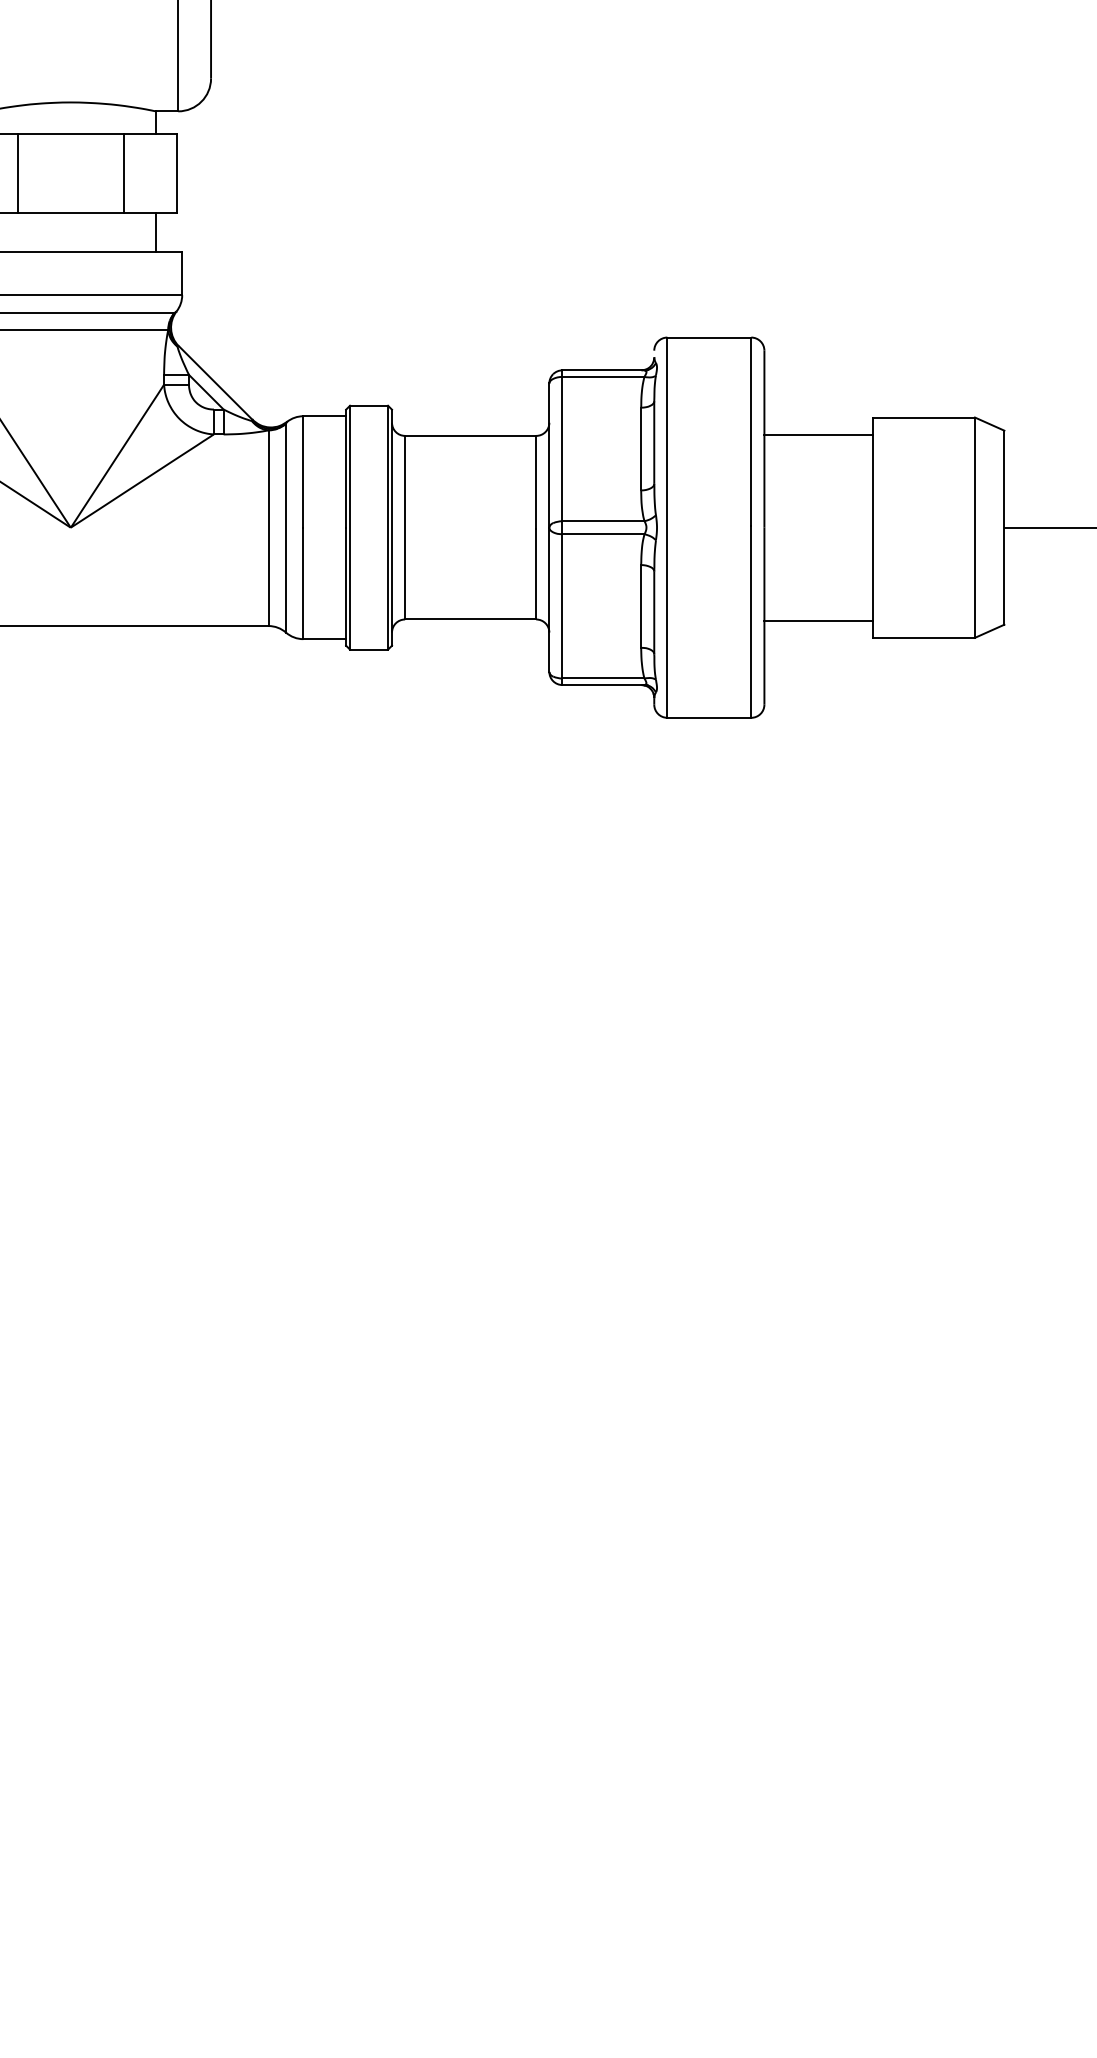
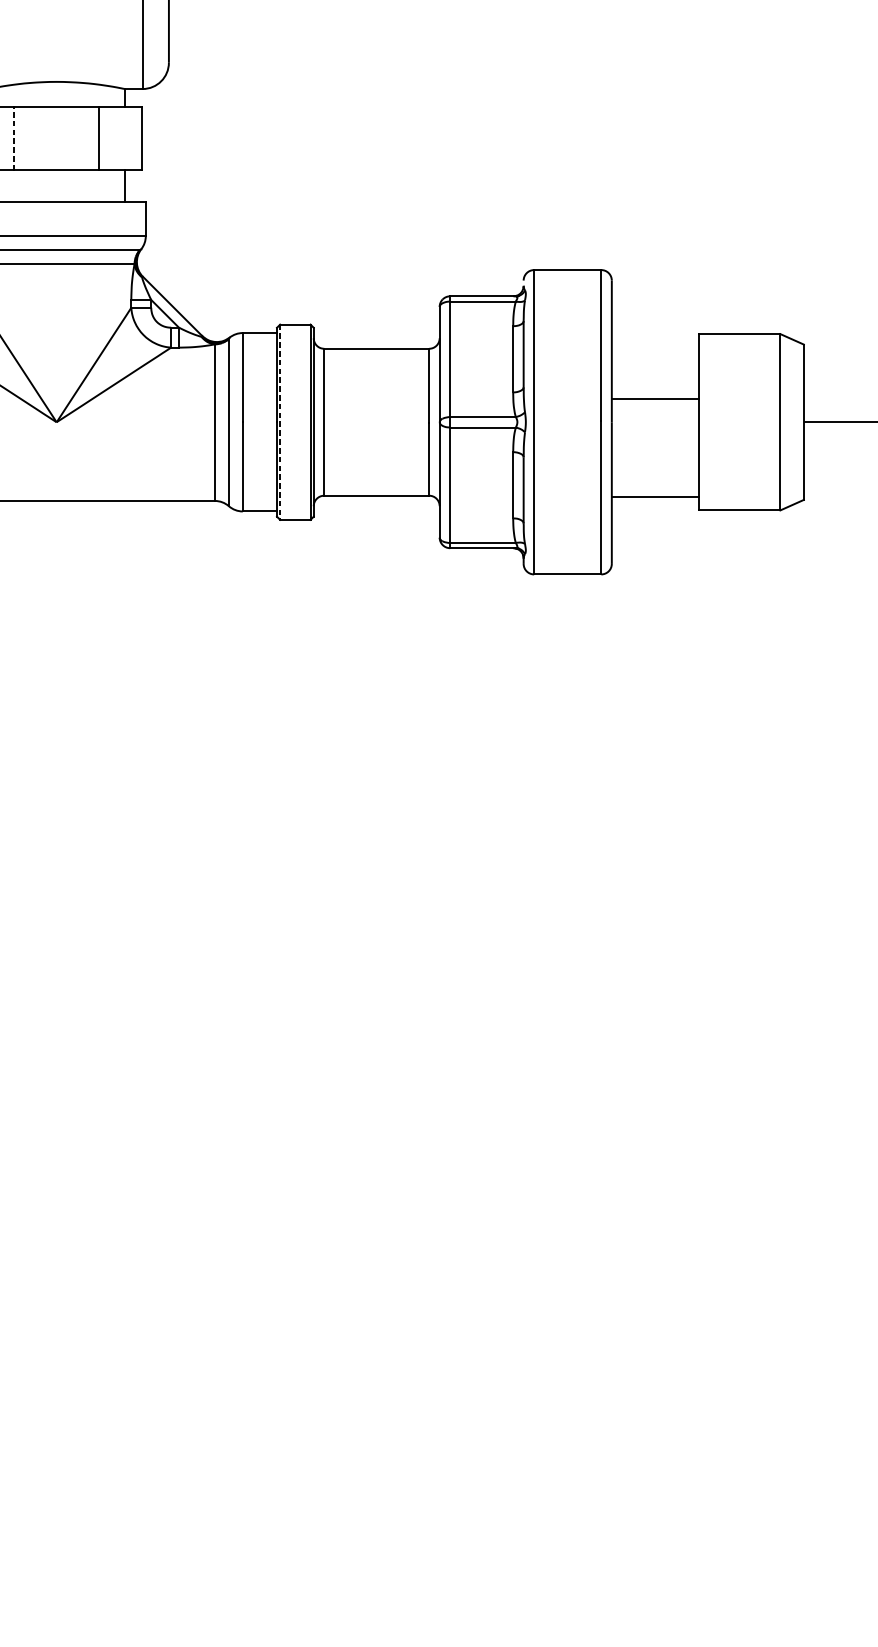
line: (17, 173) -> (13, 138), solid -> dashed
line: (818, 434) -> (655, 398), moved
line: (350, 527) -> (280, 422), solid -> dashed

